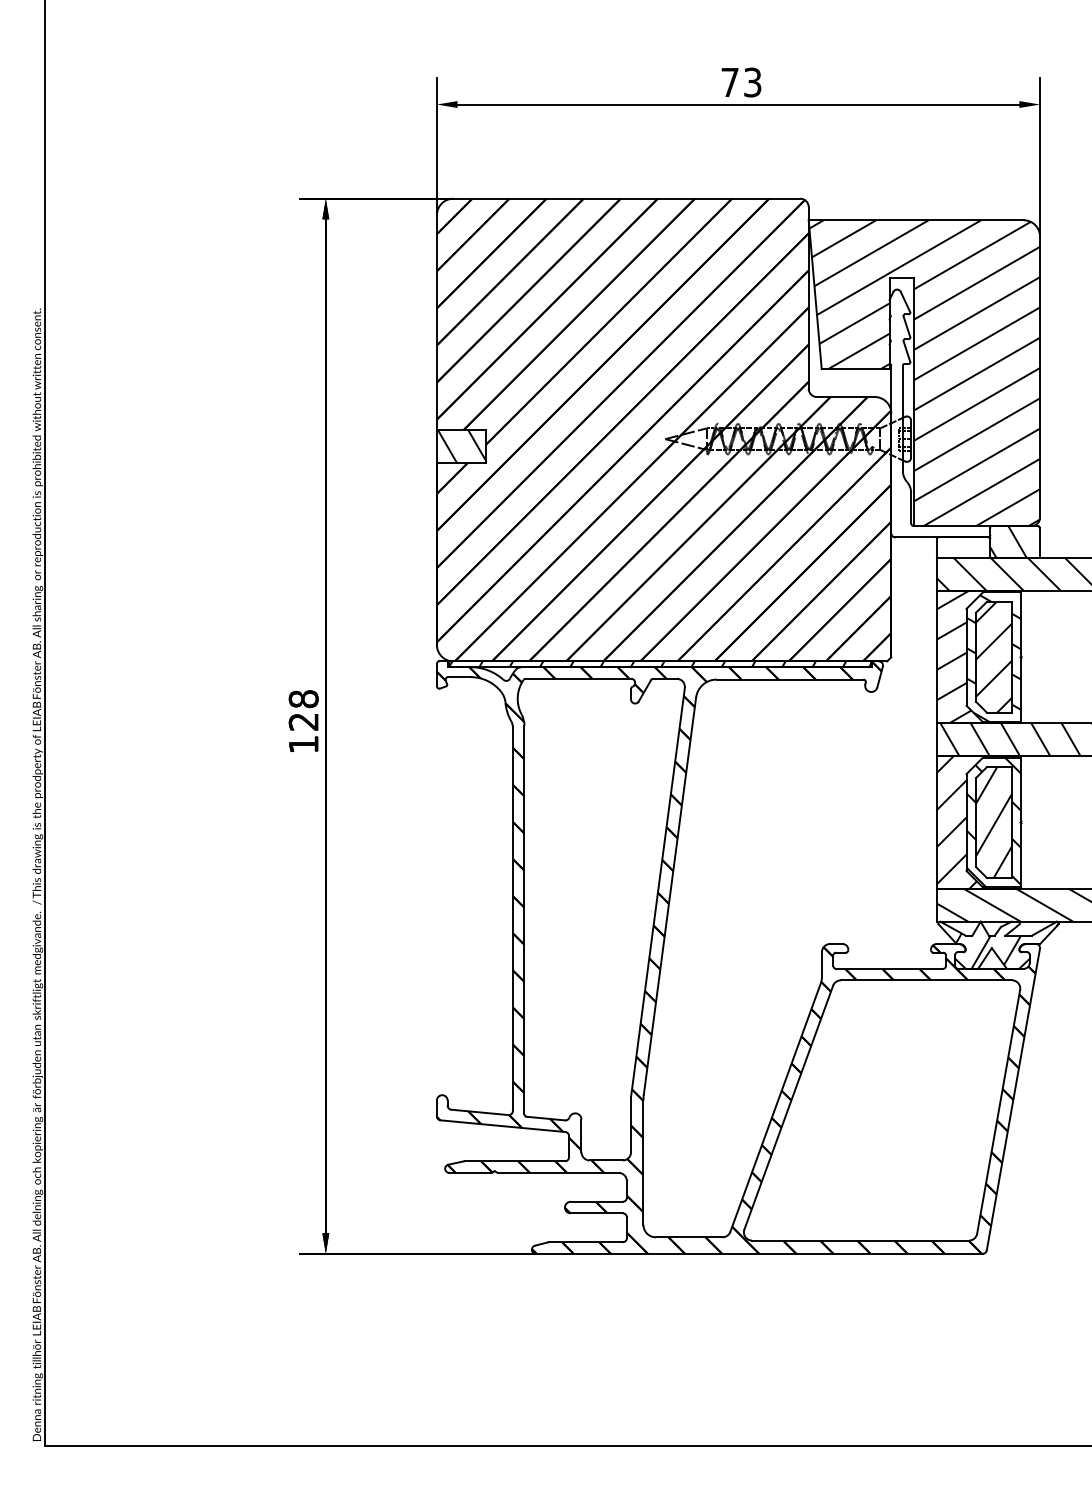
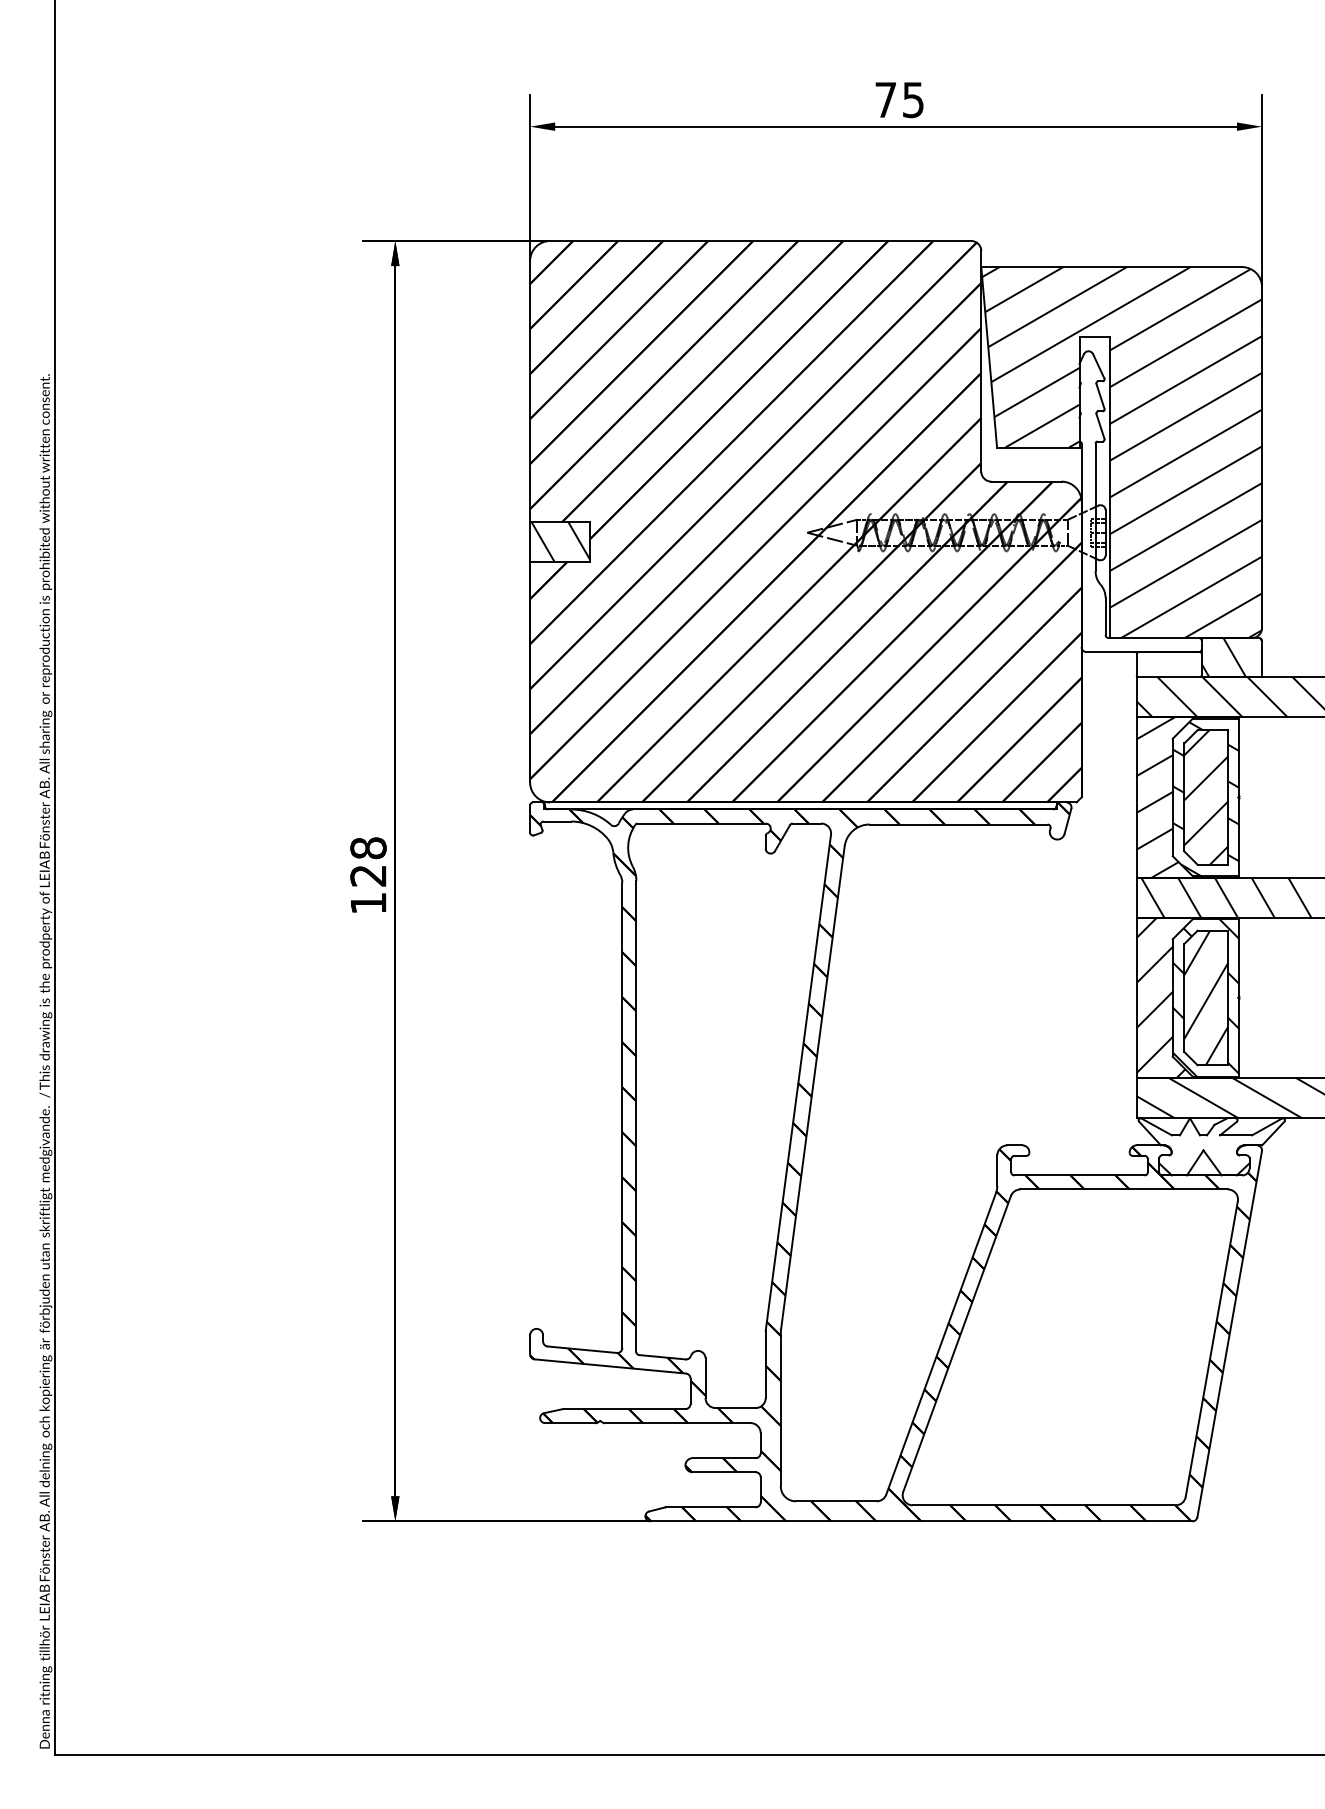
text: (752, 81) -> (913, 98), 73 -> 75
hatch: (647, 664) -> (785, 806), removed
hatch: (1007, 945) -> (1222, 1147), removed

